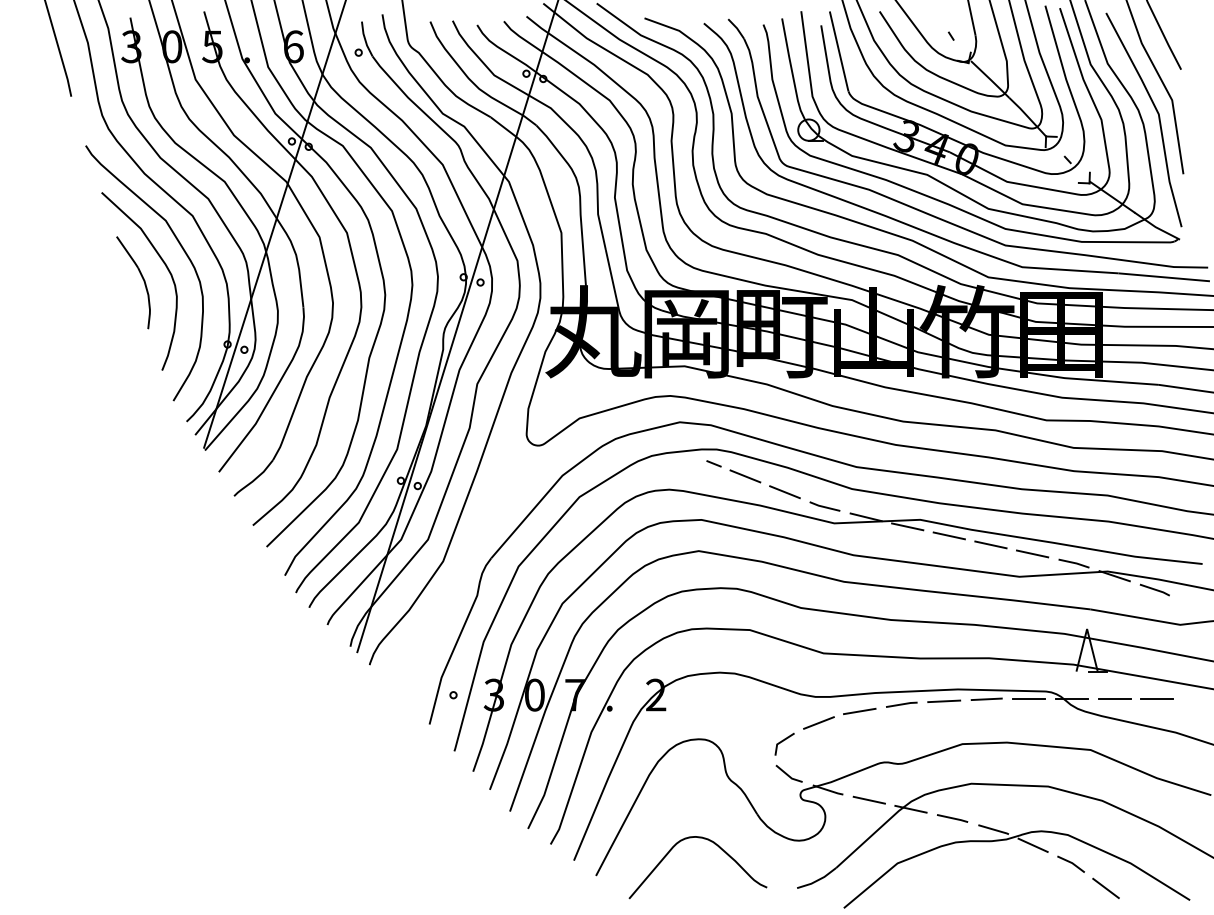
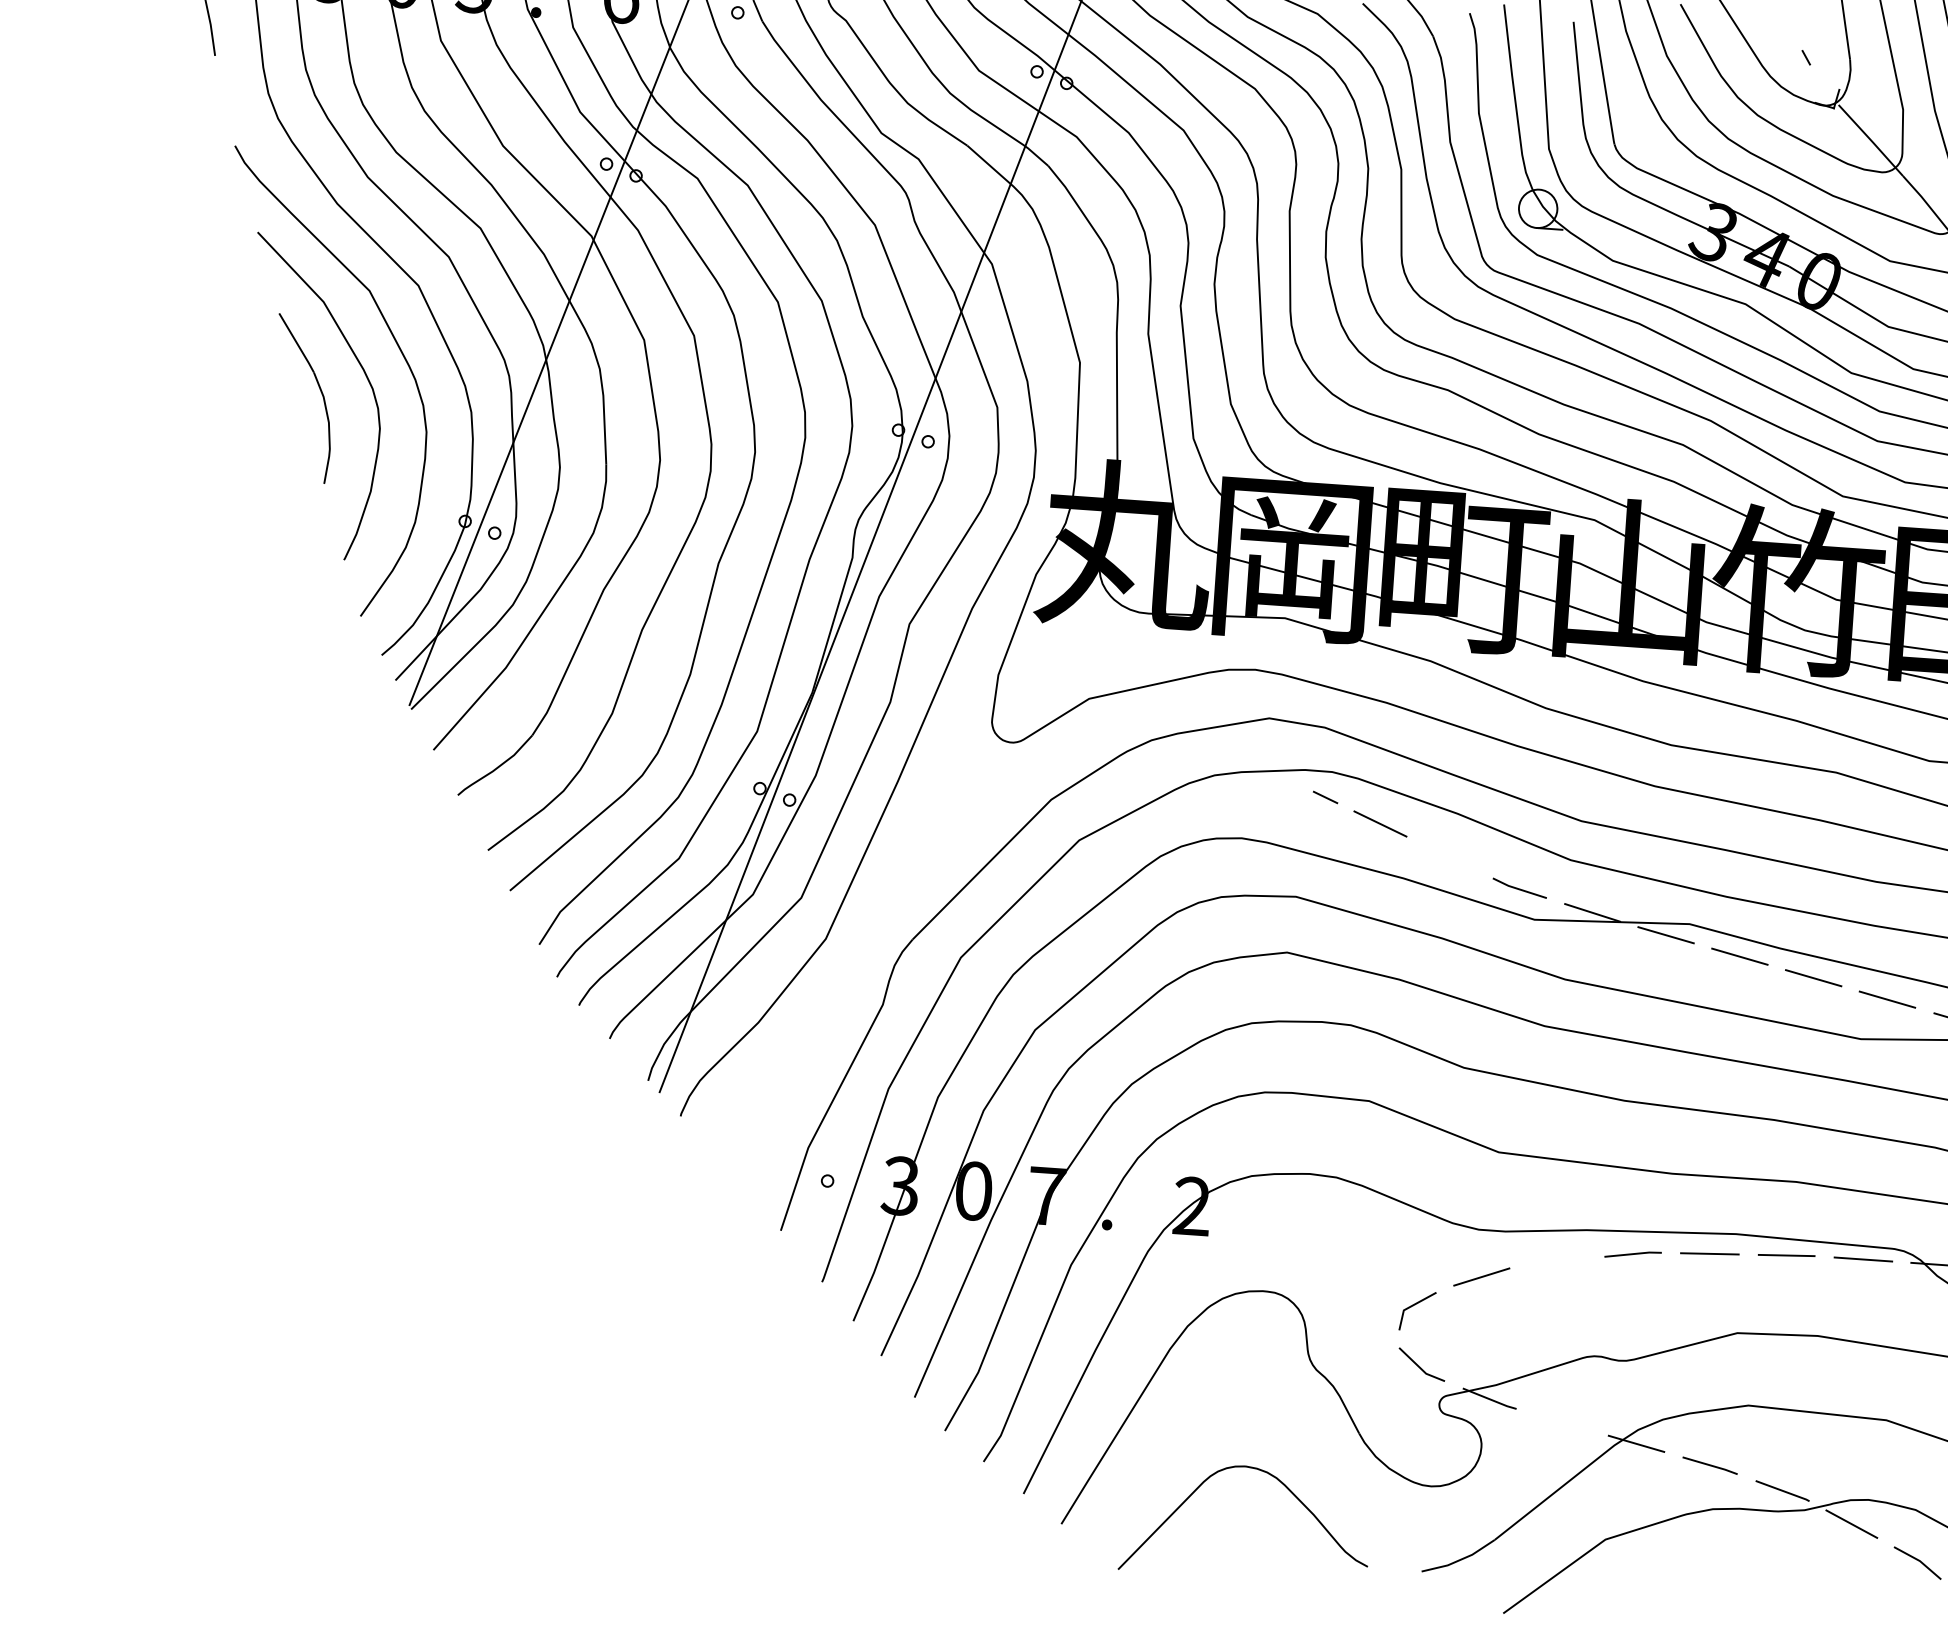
line: (784, 492) -> (1448, 857), removed
line: (859, 711) -> (1556, 1261), removed
line: (868, 799) -> (1561, 1420), removed

